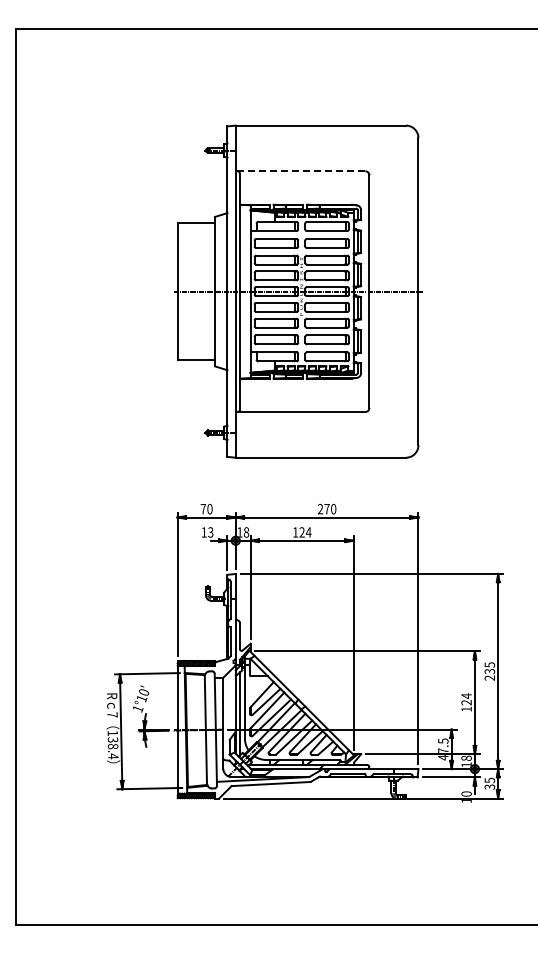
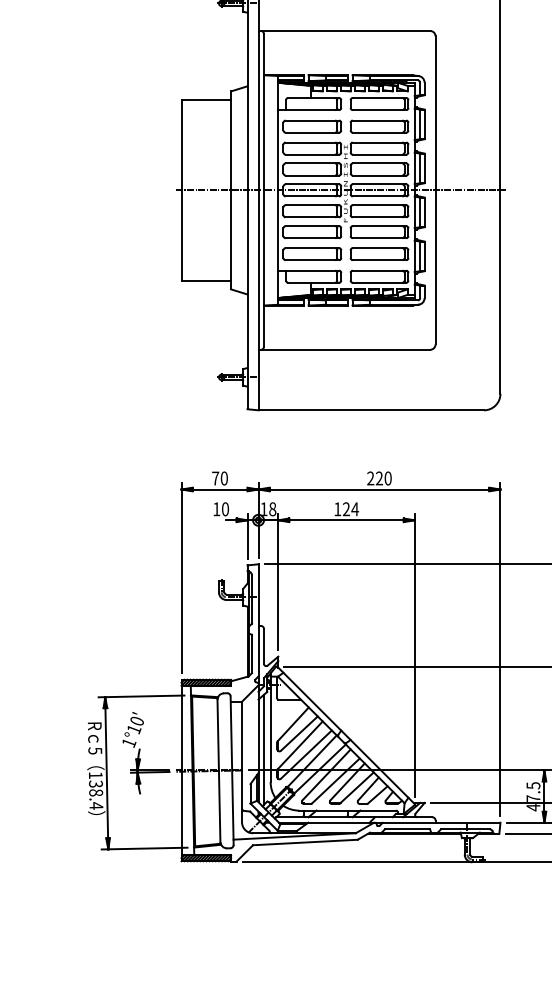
line: (300, 171) -> (344, 31), dashed -> solid
text: (326, 508) -> (378, 477), 270 -> 220
text: (210, 532) -> (225, 509), 13 -> 10
text: (112, 714) -> (95, 750), 7 -> 5

